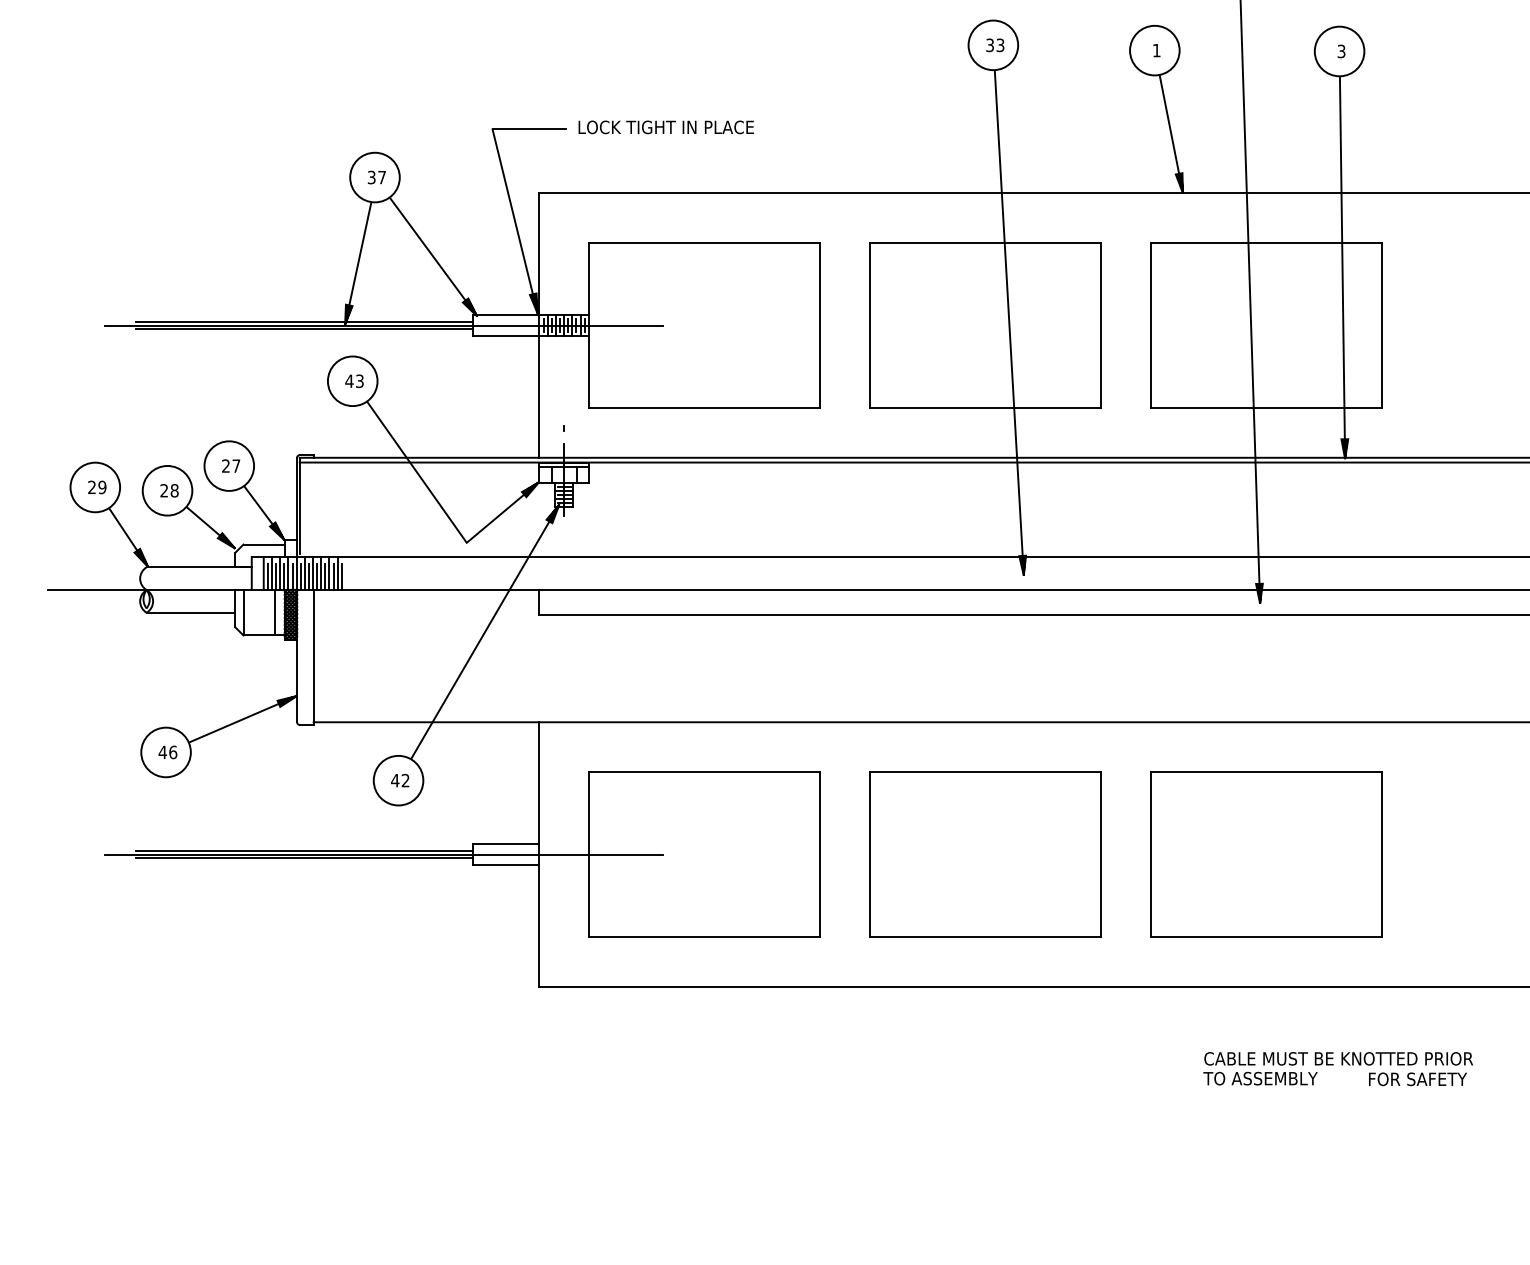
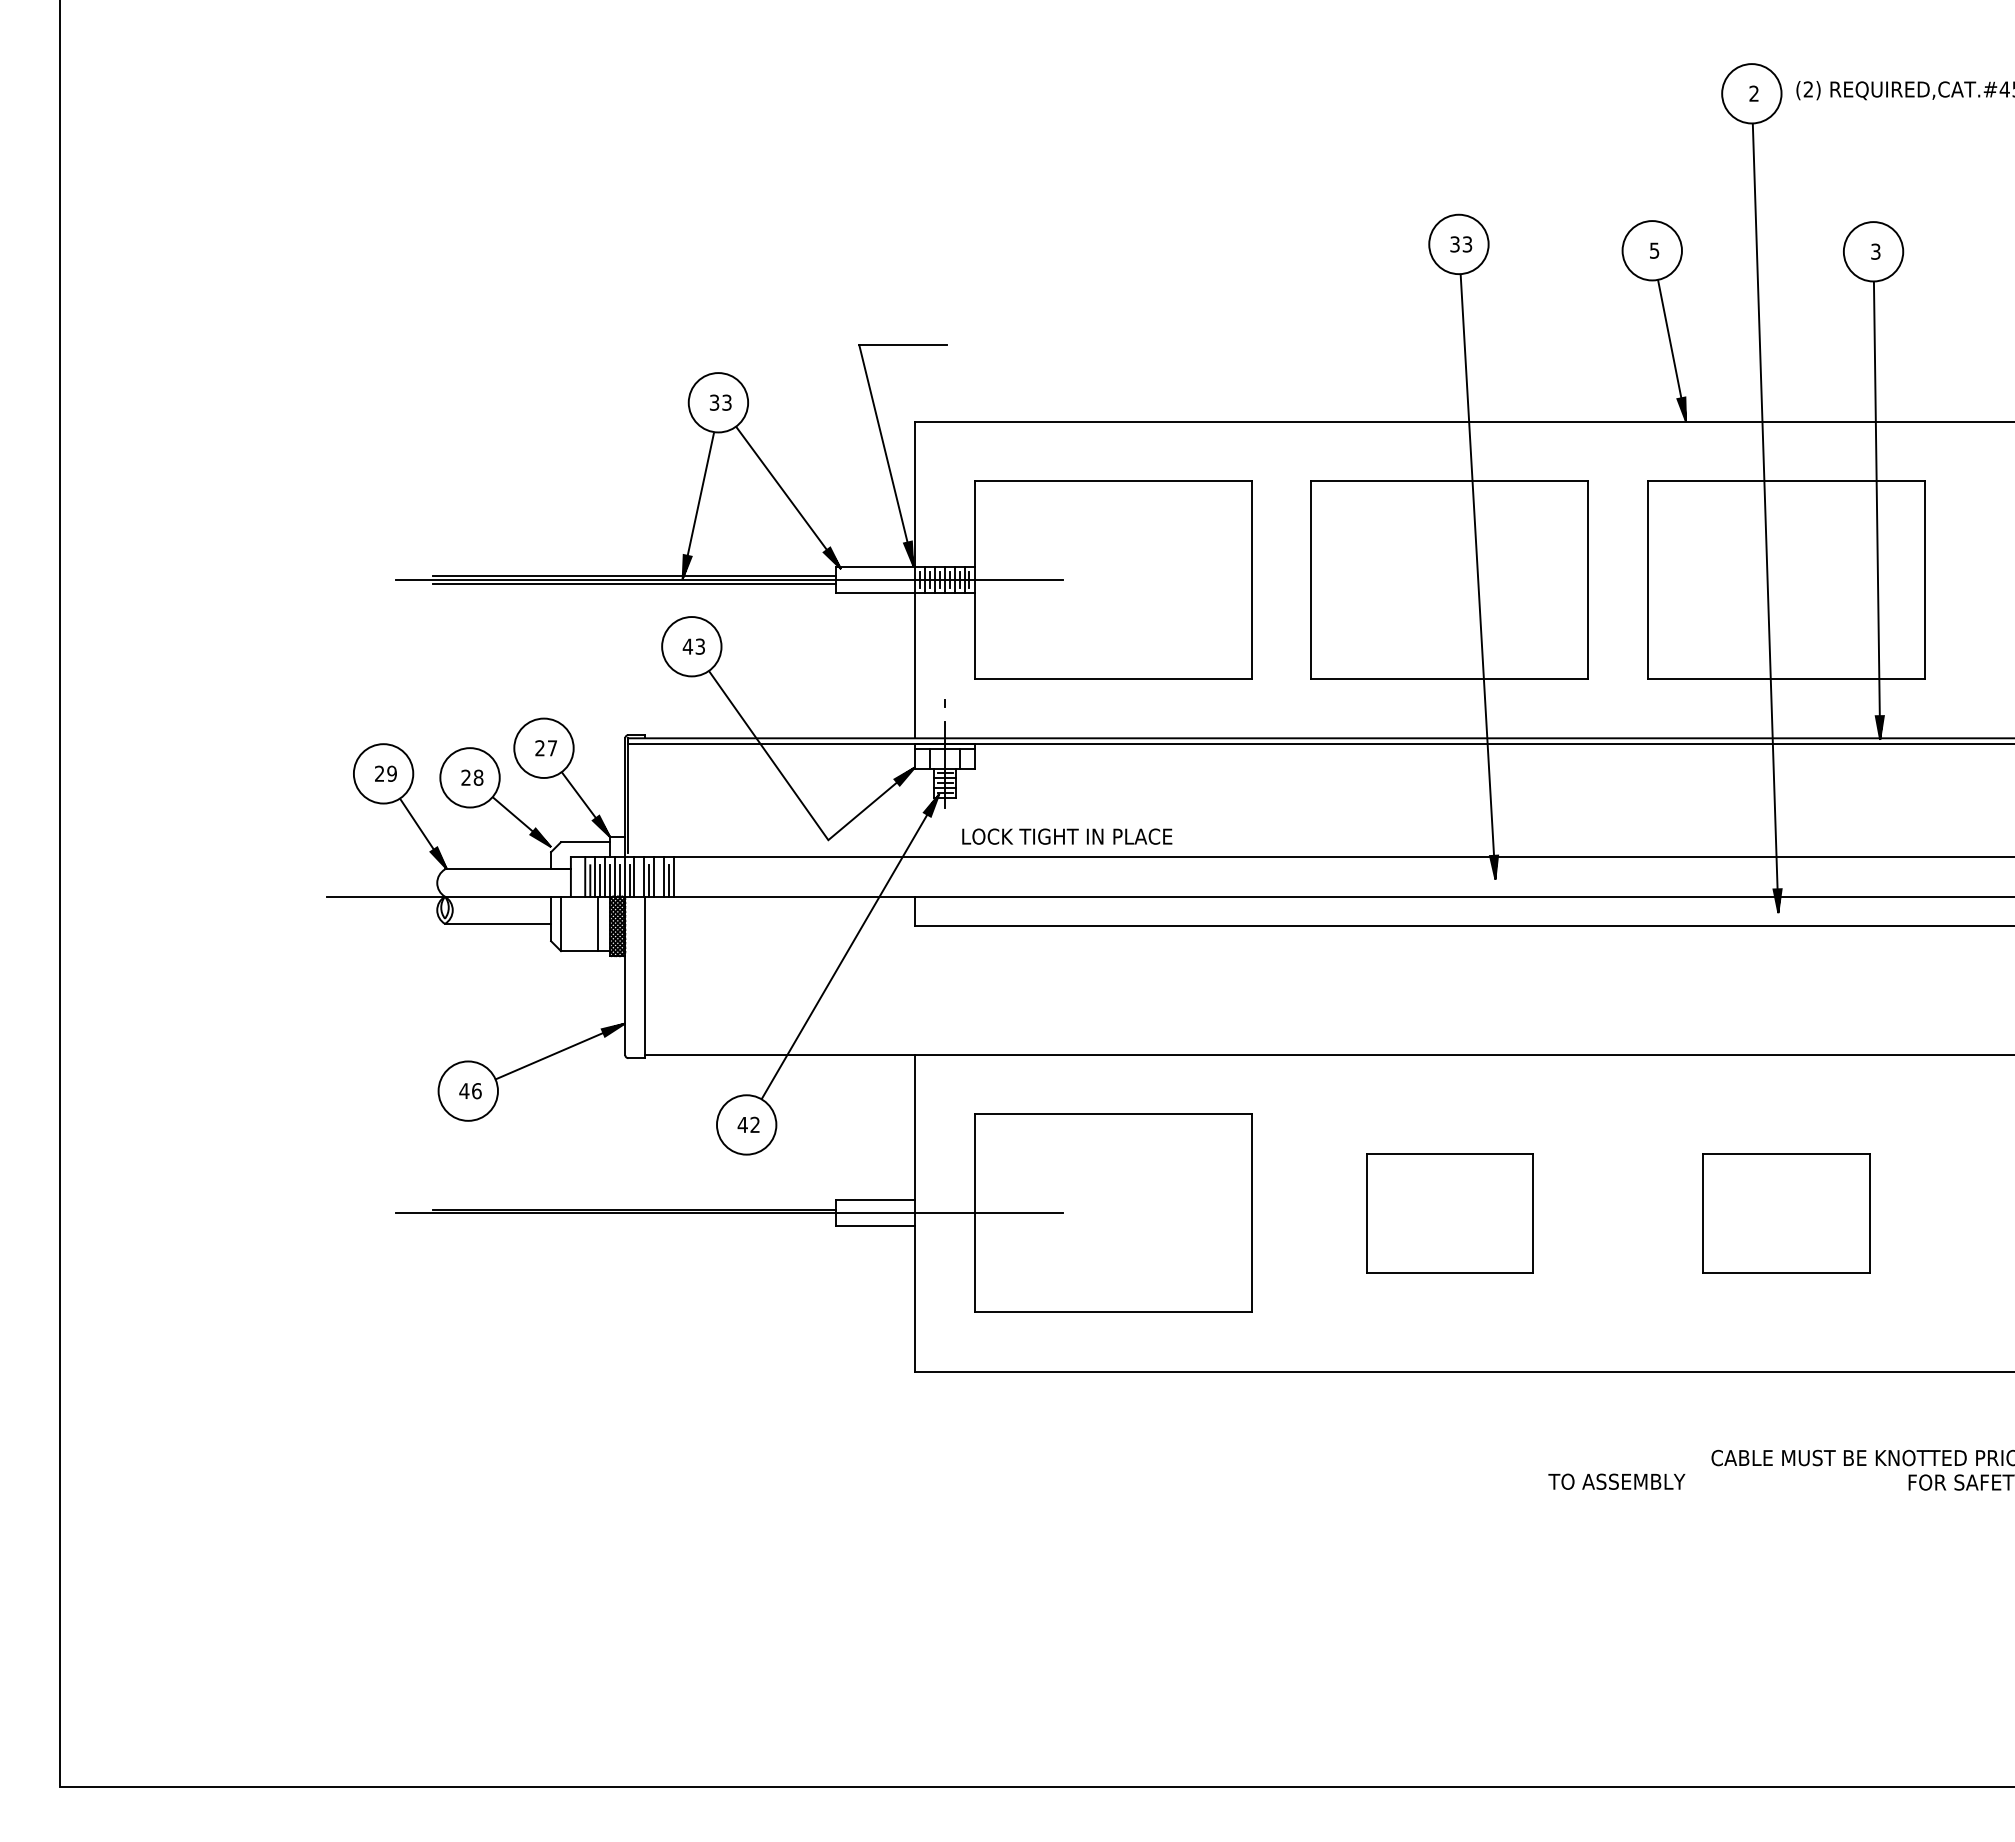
text: (1156, 50) -> (1654, 250), 1 -> 5
text: (666, 127) -> (1067, 836), moved
text: (381, 177) -> (726, 402), 37 -> 33
line: (309, 576) -> (639, 880), removed
line: (325, 576) -> (659, 880), removed
line: (341, 576) -> (678, 880), removed
part: (985, 853) -> (1449, 1212), size x0.6
part: (1266, 853) -> (1786, 1212), size x0.6
line: (304, 857) -> (634, 1217), removed
text: (1260, 1078) -> (1616, 1481), moved

